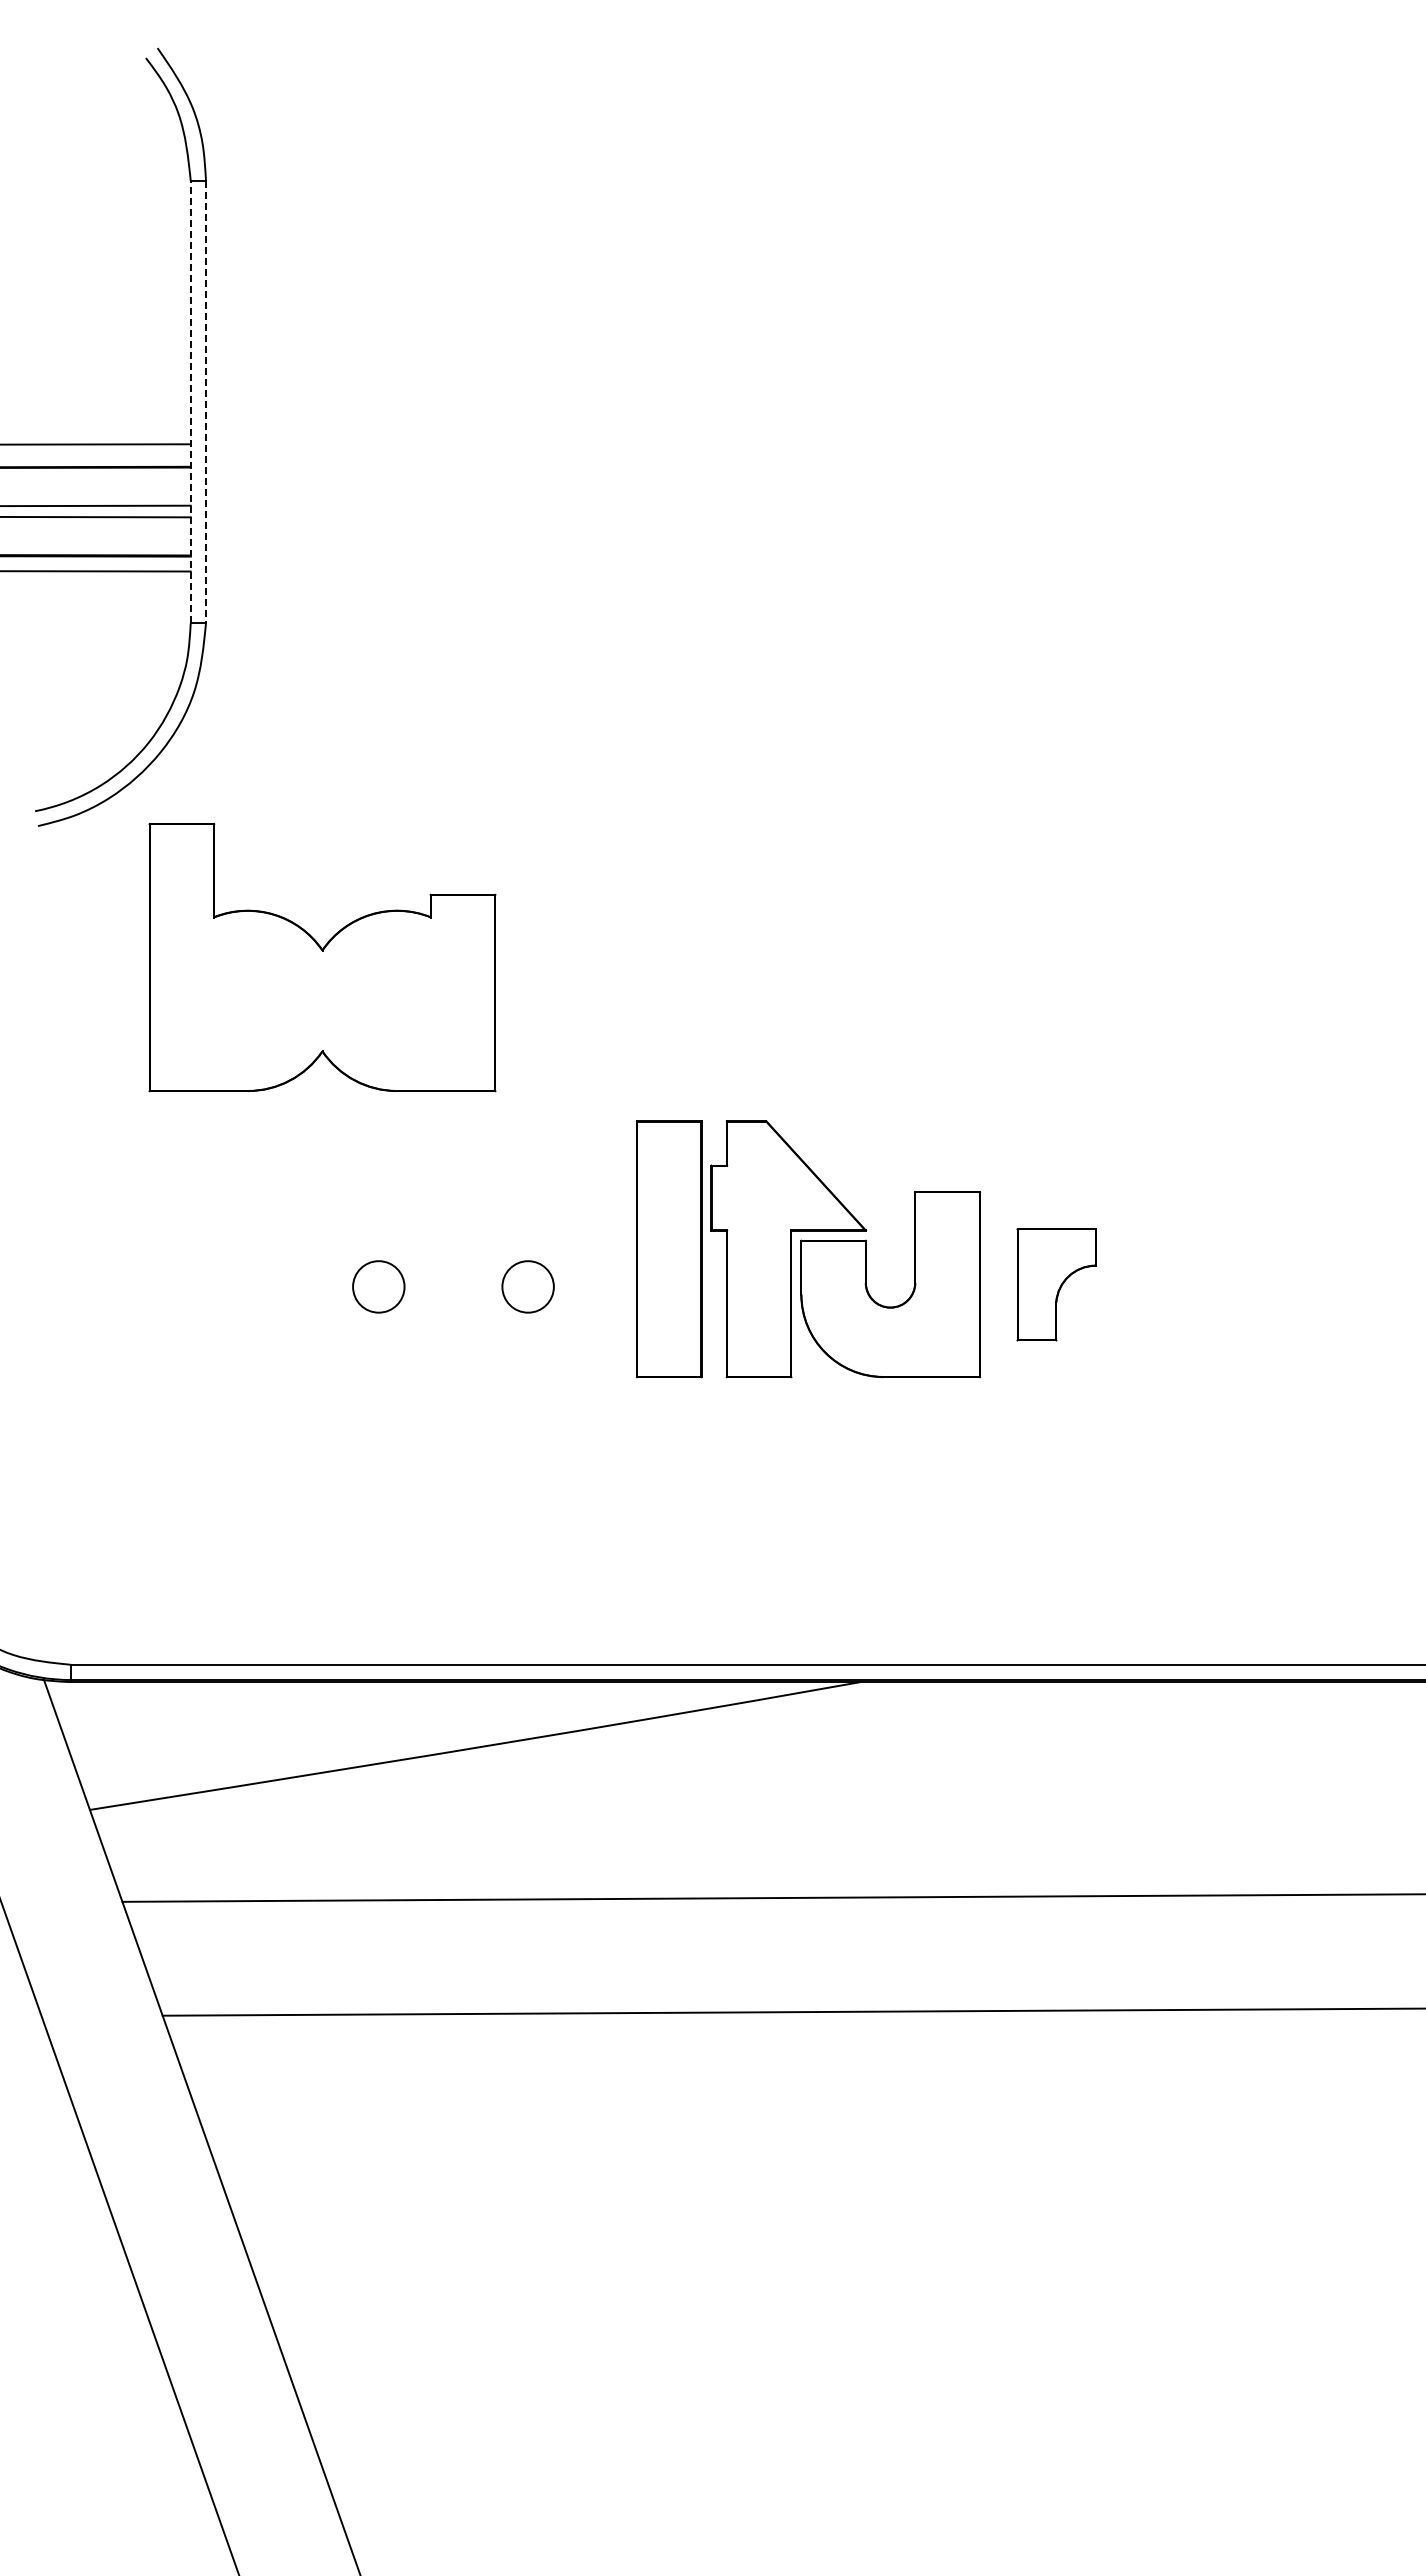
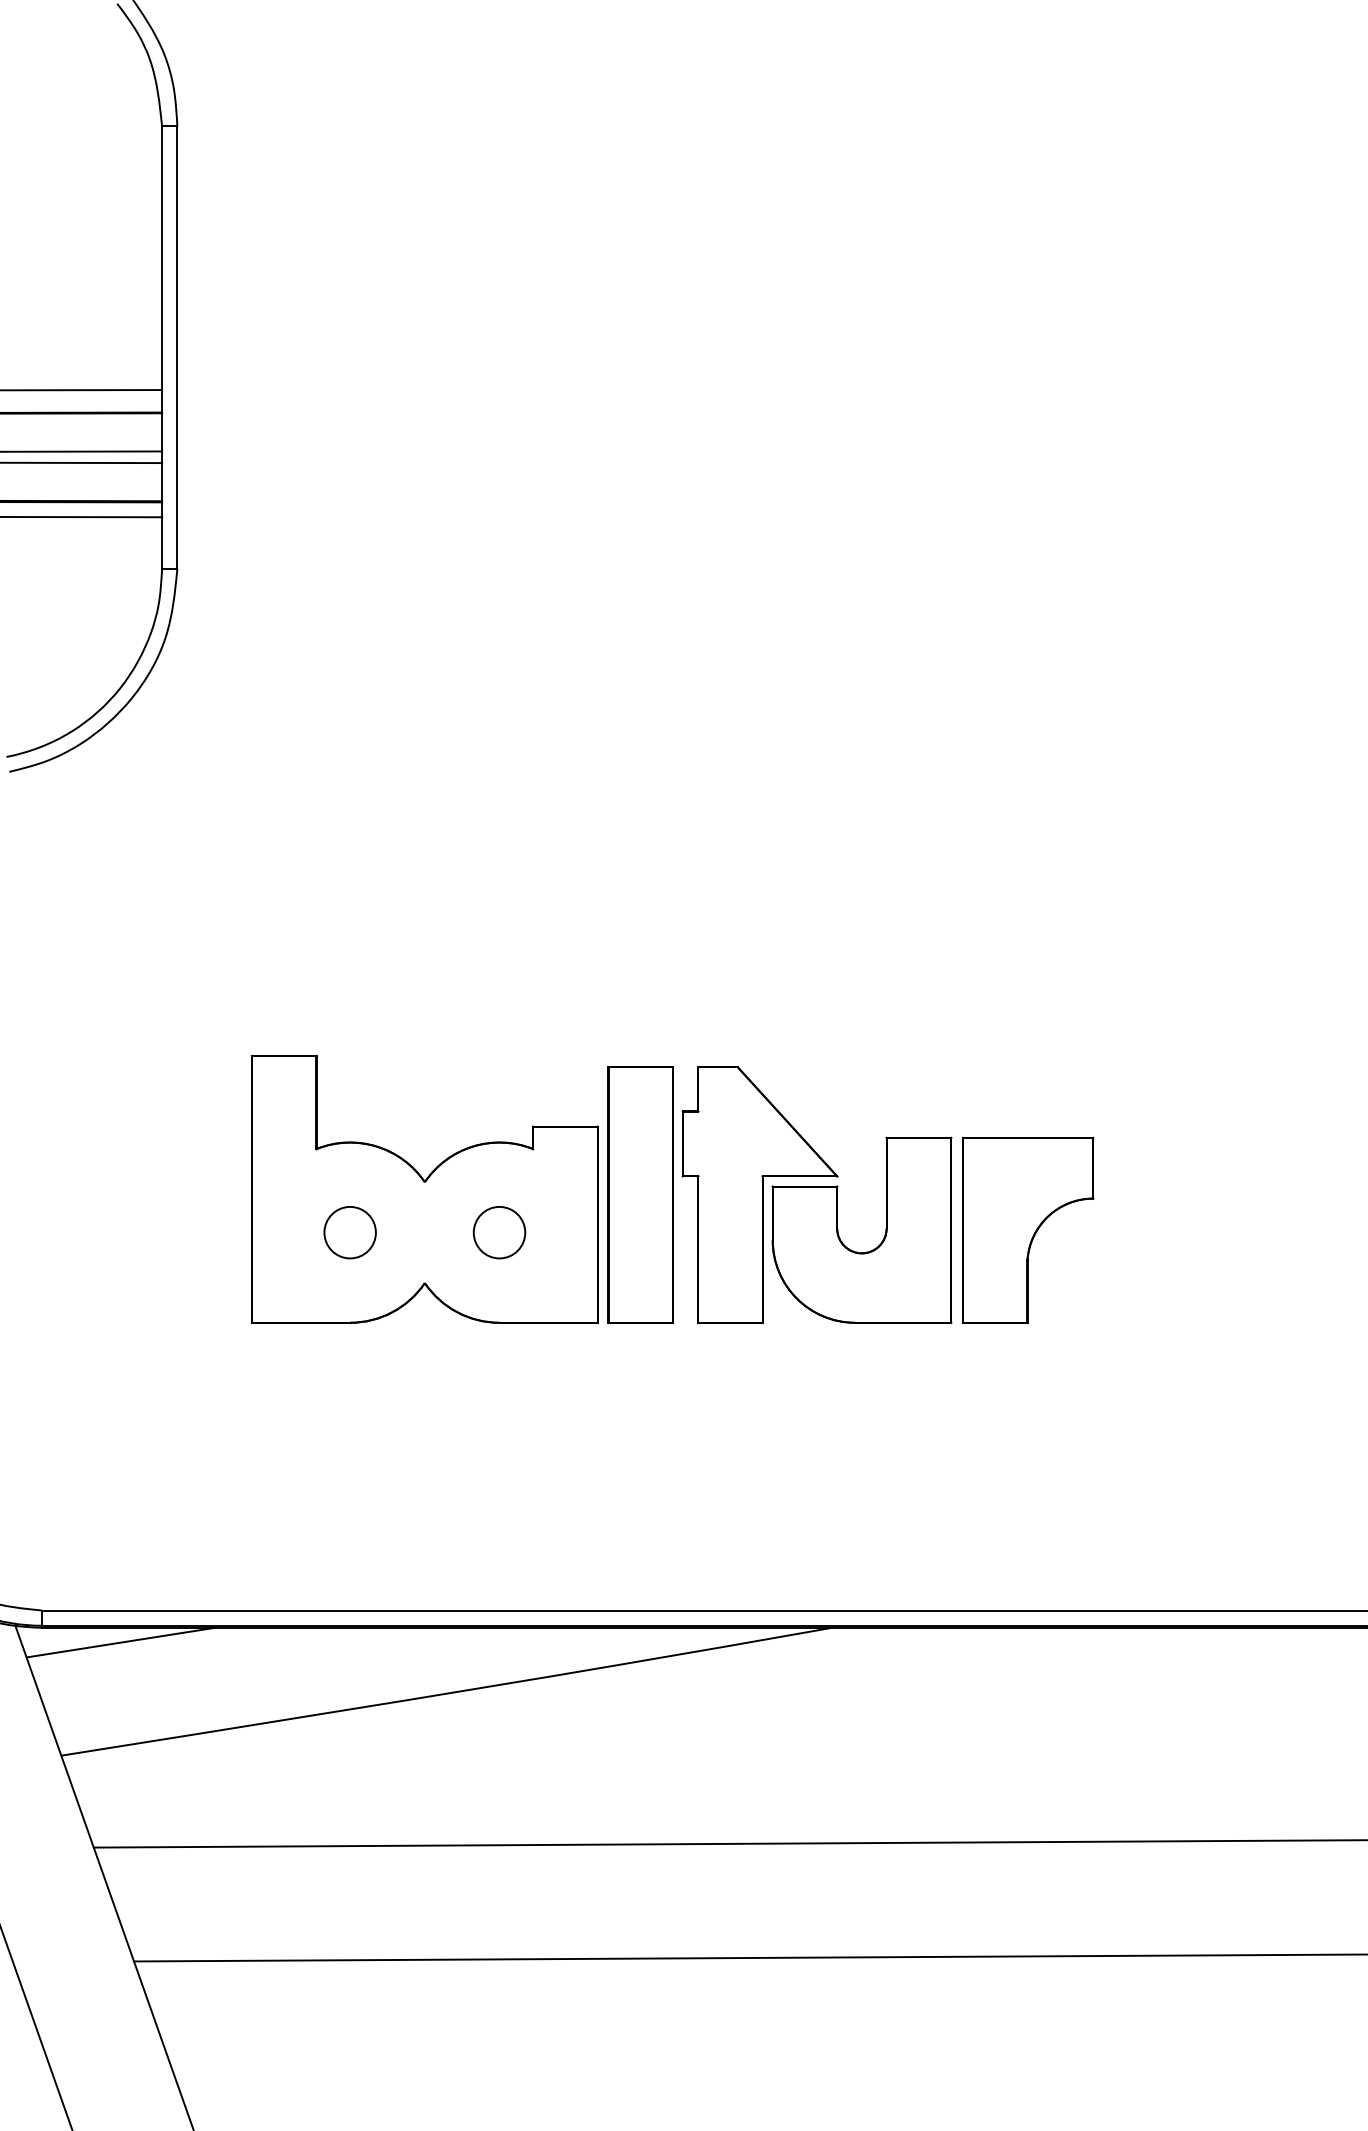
line: (190, 401) -> (161, 347), dashed -> solid
line: (206, 402) -> (177, 348), dashed -> solid
part: (322, 957) -> (424, 1189), moved
part: (1056, 1284) -> (1027, 1230), size x1.67
line: (149, 1696) -> (120, 1642), added

